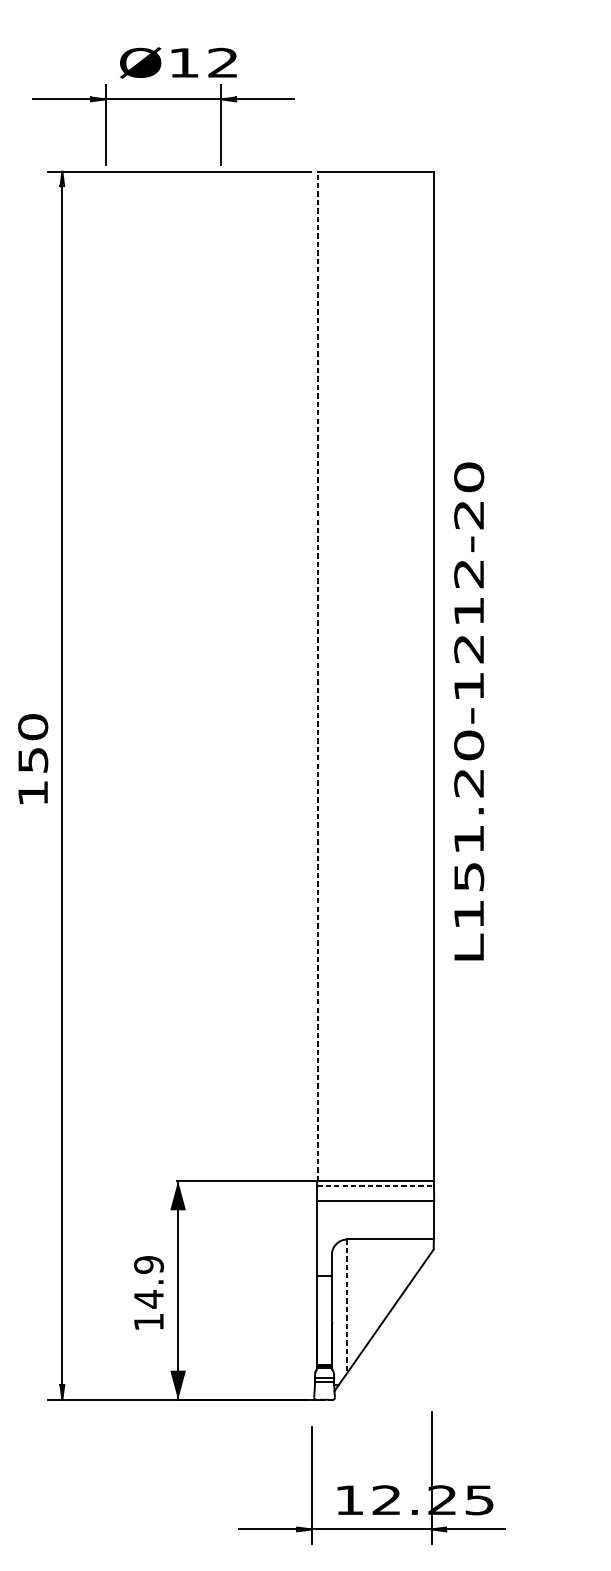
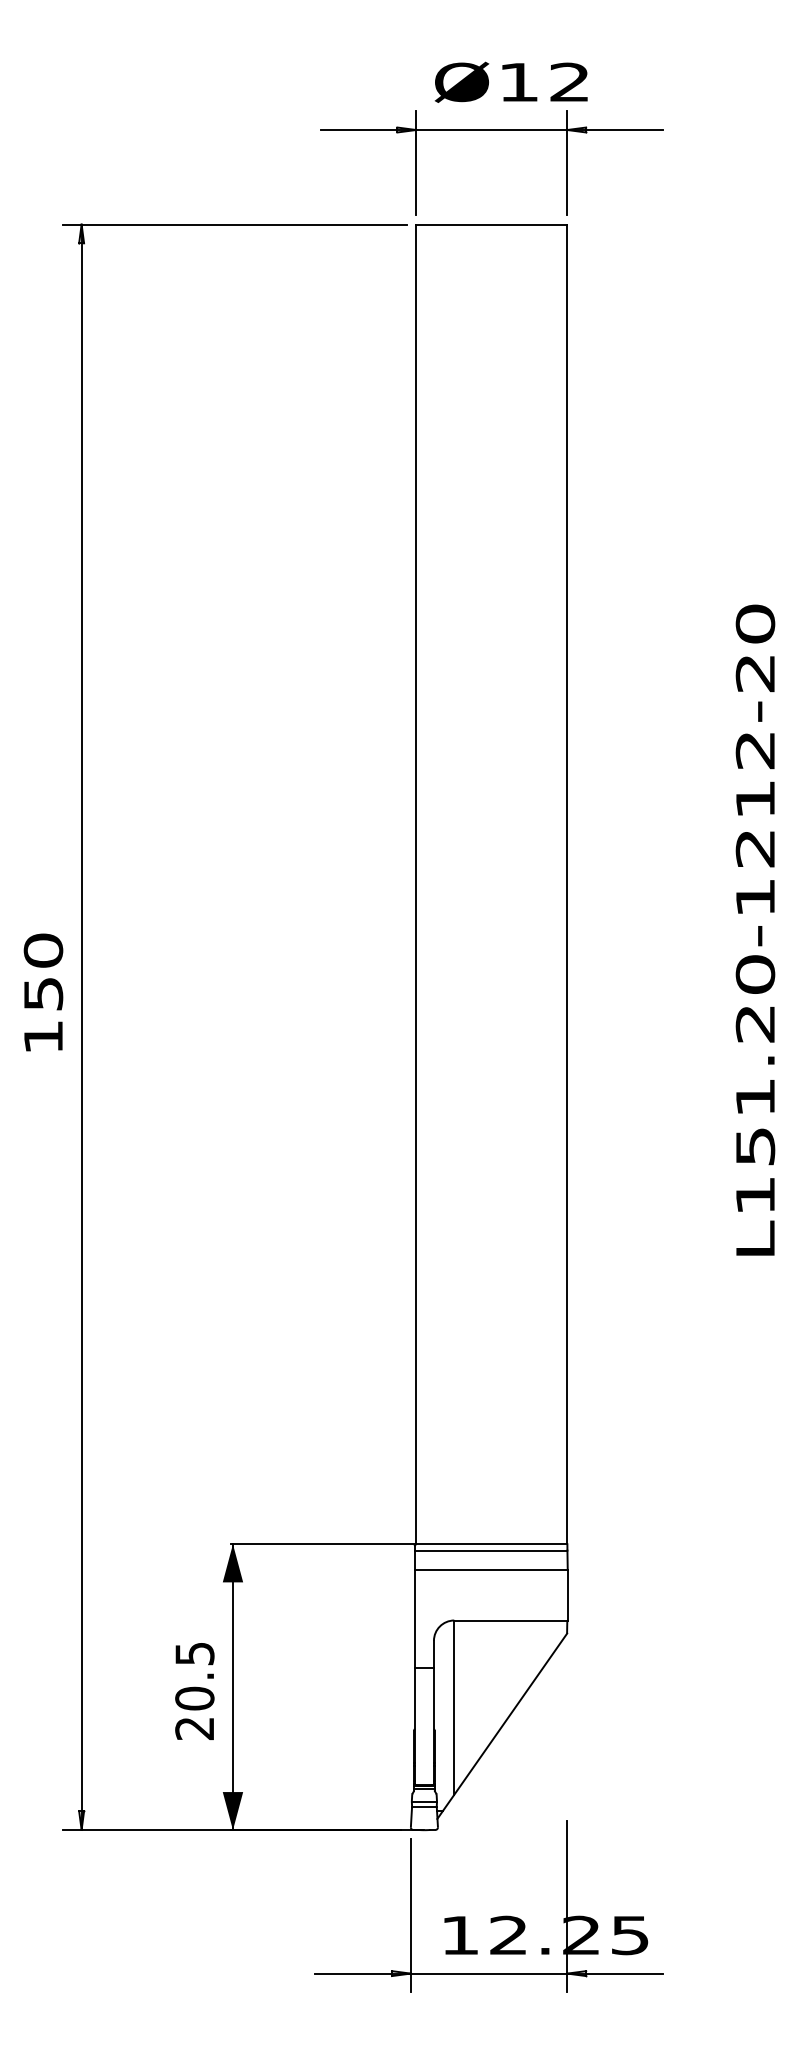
part: (163, 99) -> (491, 130), moved
line: (318, 676) -> (416, 884), dashed -> solid
text: (469, 710) -> (755, 929), moved
line: (375, 1185) -> (491, 1550), dashed -> solid
text: (148, 1293) -> (194, 1691), 14.9 -> 20.5
line: (347, 1306) -> (454, 1708), dashed -> solid
part: (374, 1486) -> (492, 1917), moved

